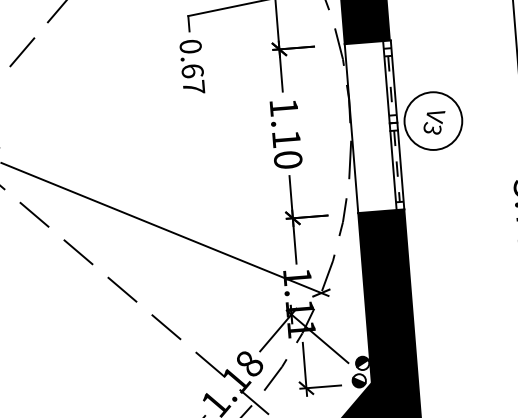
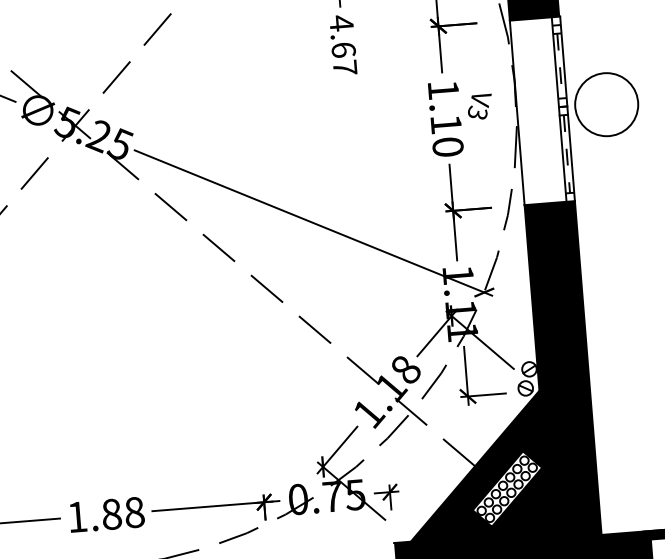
text: (190, 46) -> (341, 23), 0.67 -> 4.67
text: (434, 122) -> (479, 106), moved
fill: (361, 361) -> (528, 367), removed
fill: (359, 382) -> (525, 390), removed

